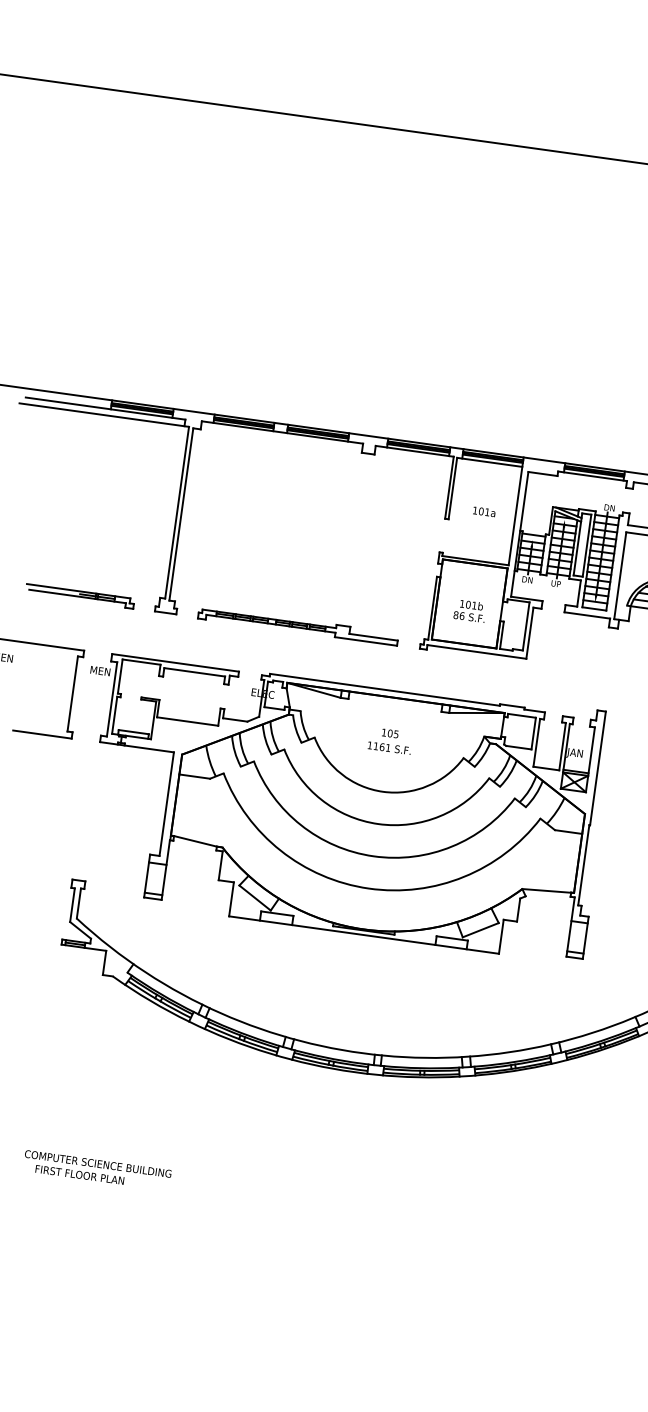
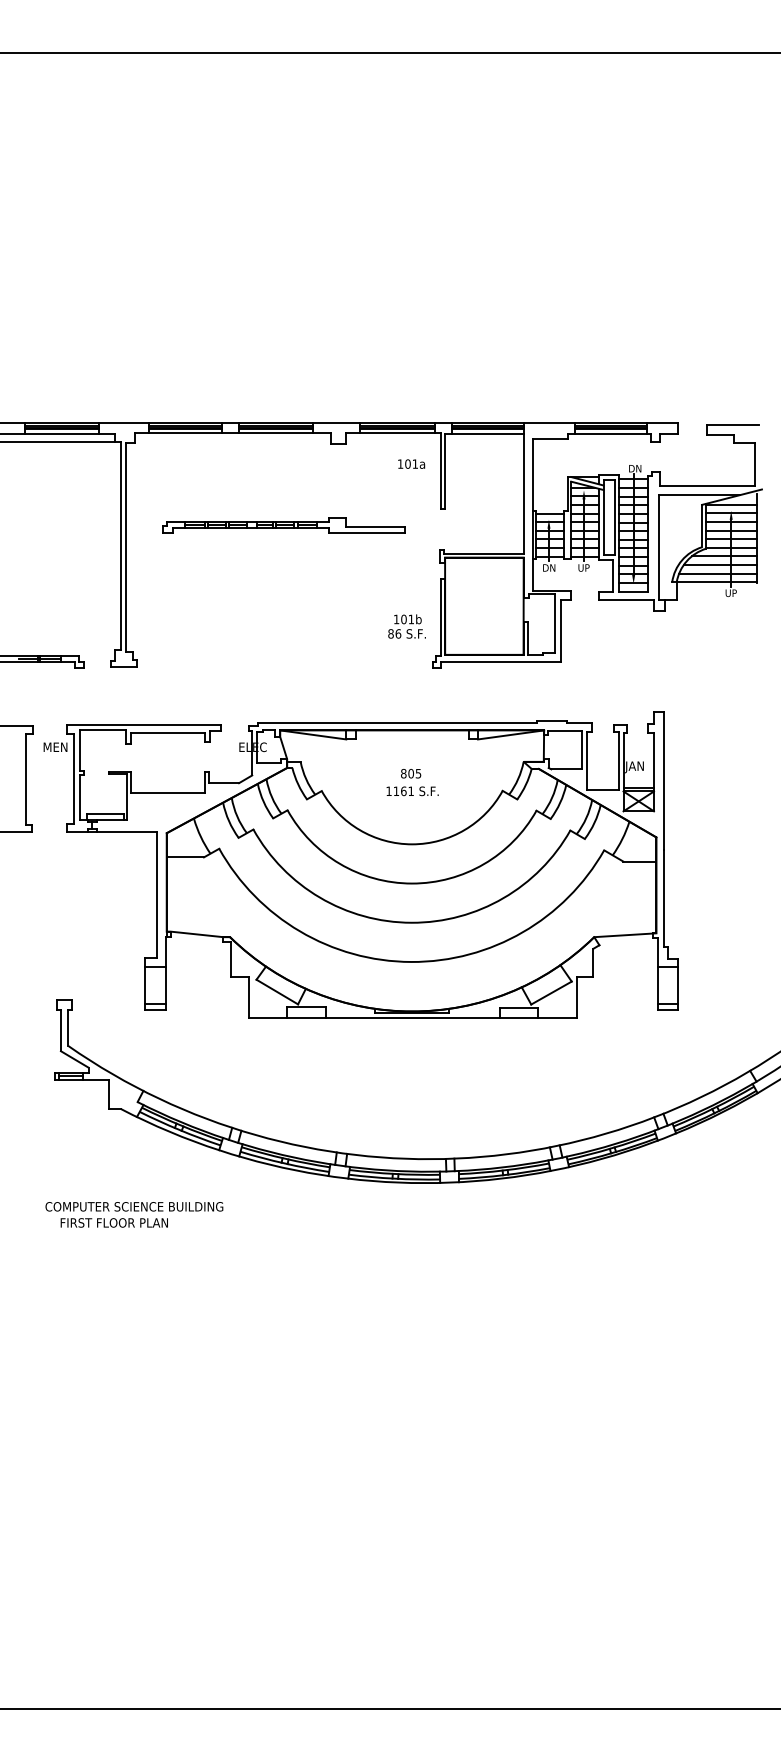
text: (484, 511) -> (411, 463), moved
text: (469, 610) -> (406, 626), moved
part: (298, 625) -> (283, 525), moved
text: (383, 732) -> (403, 773), 105 -> 805
text: (97, 1170) -> (134, 1214), moved

